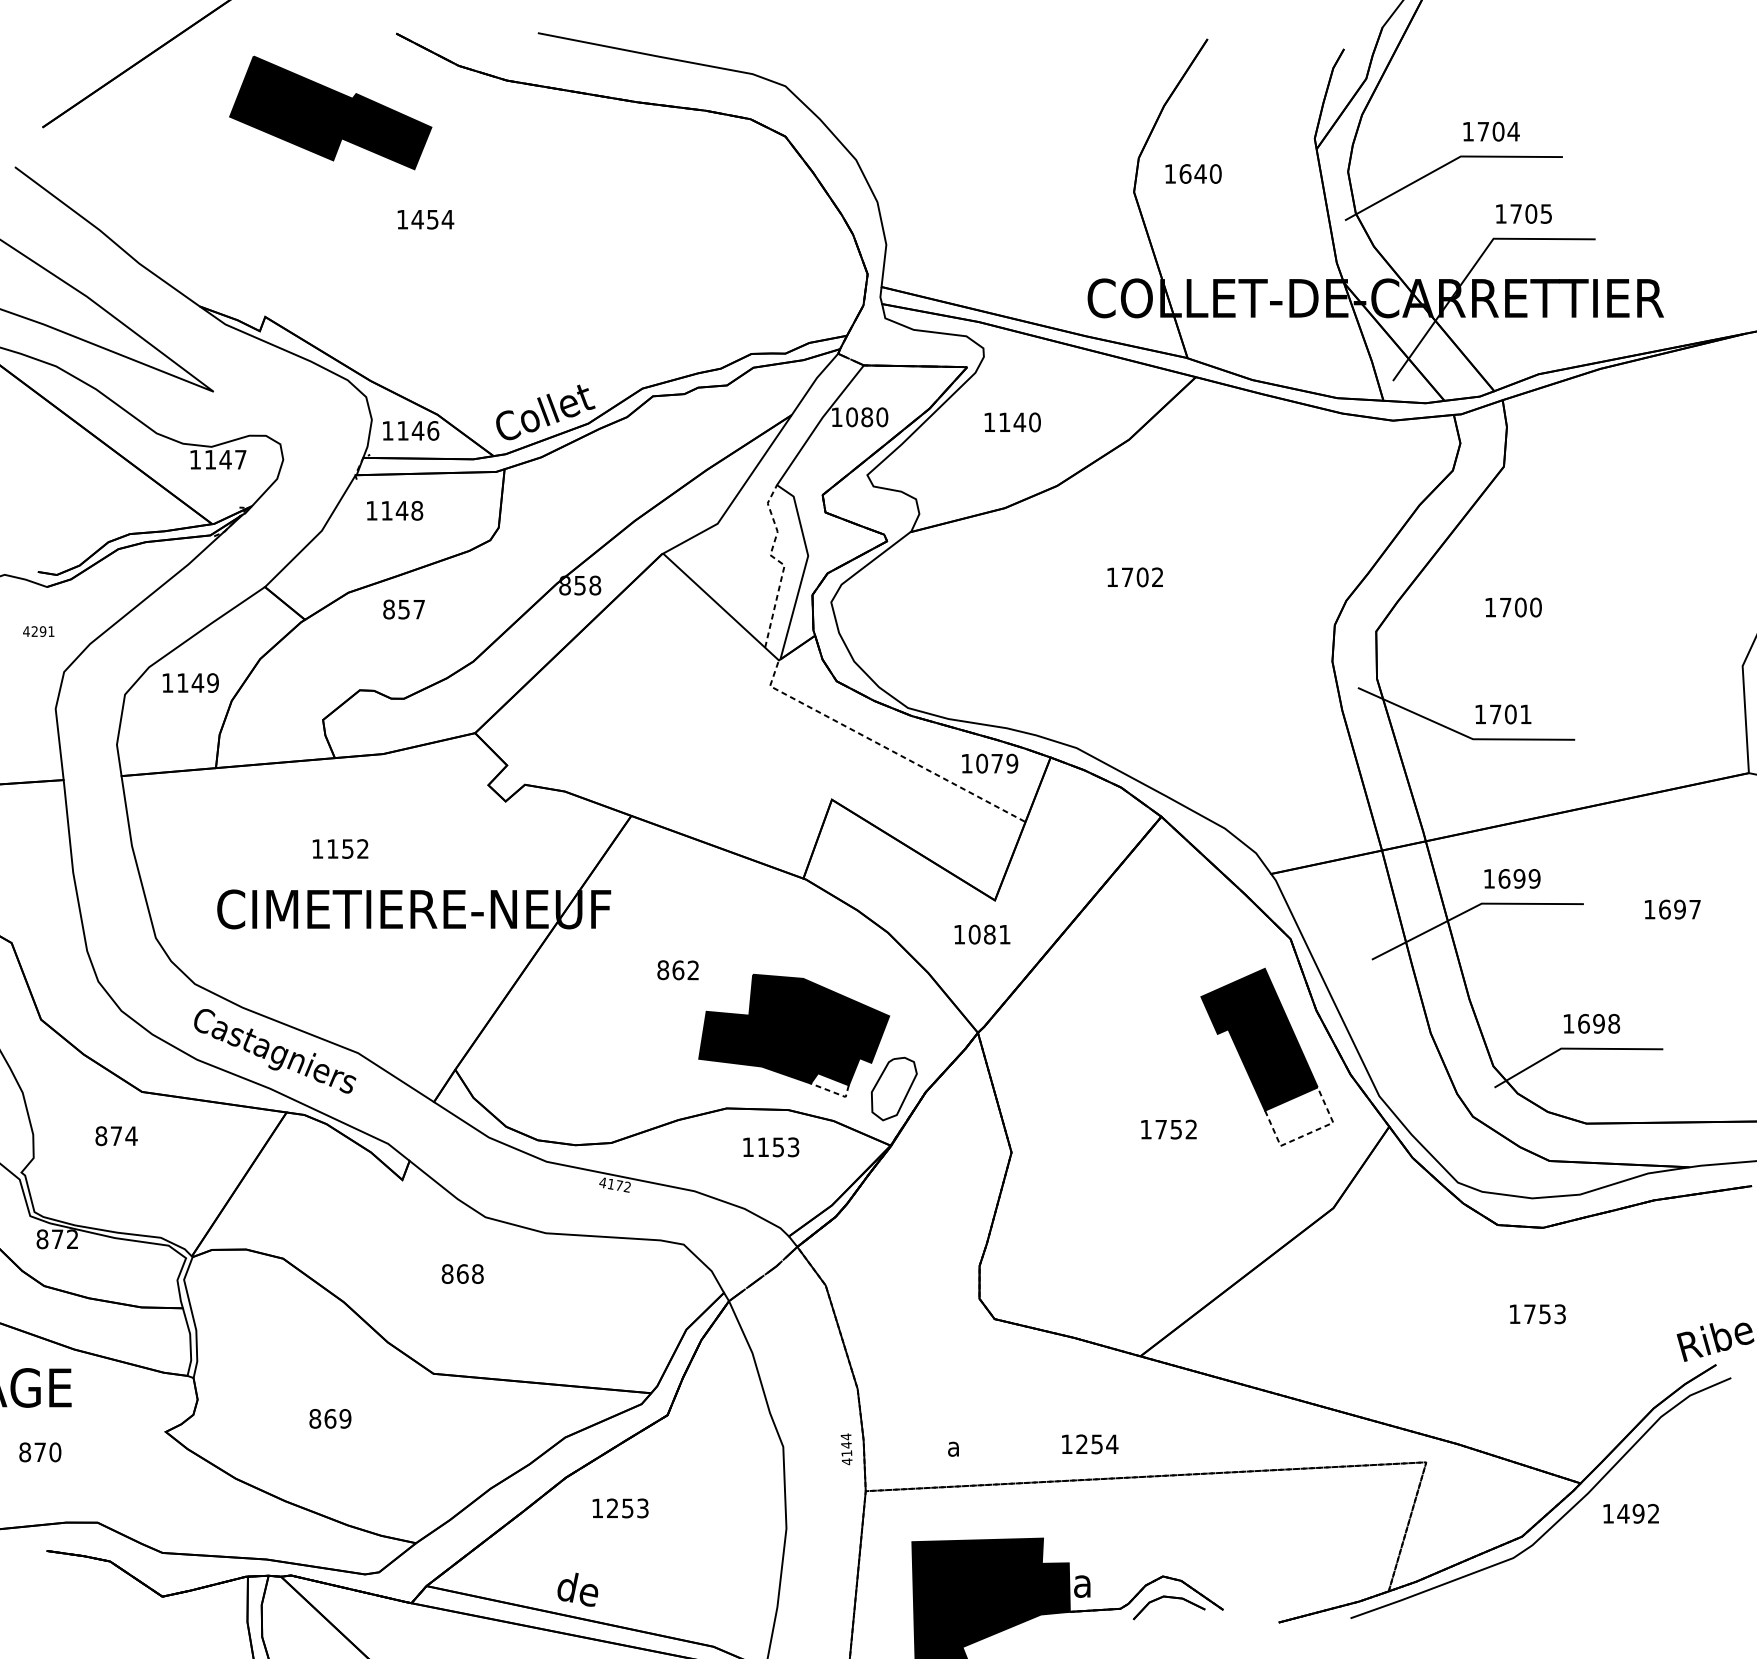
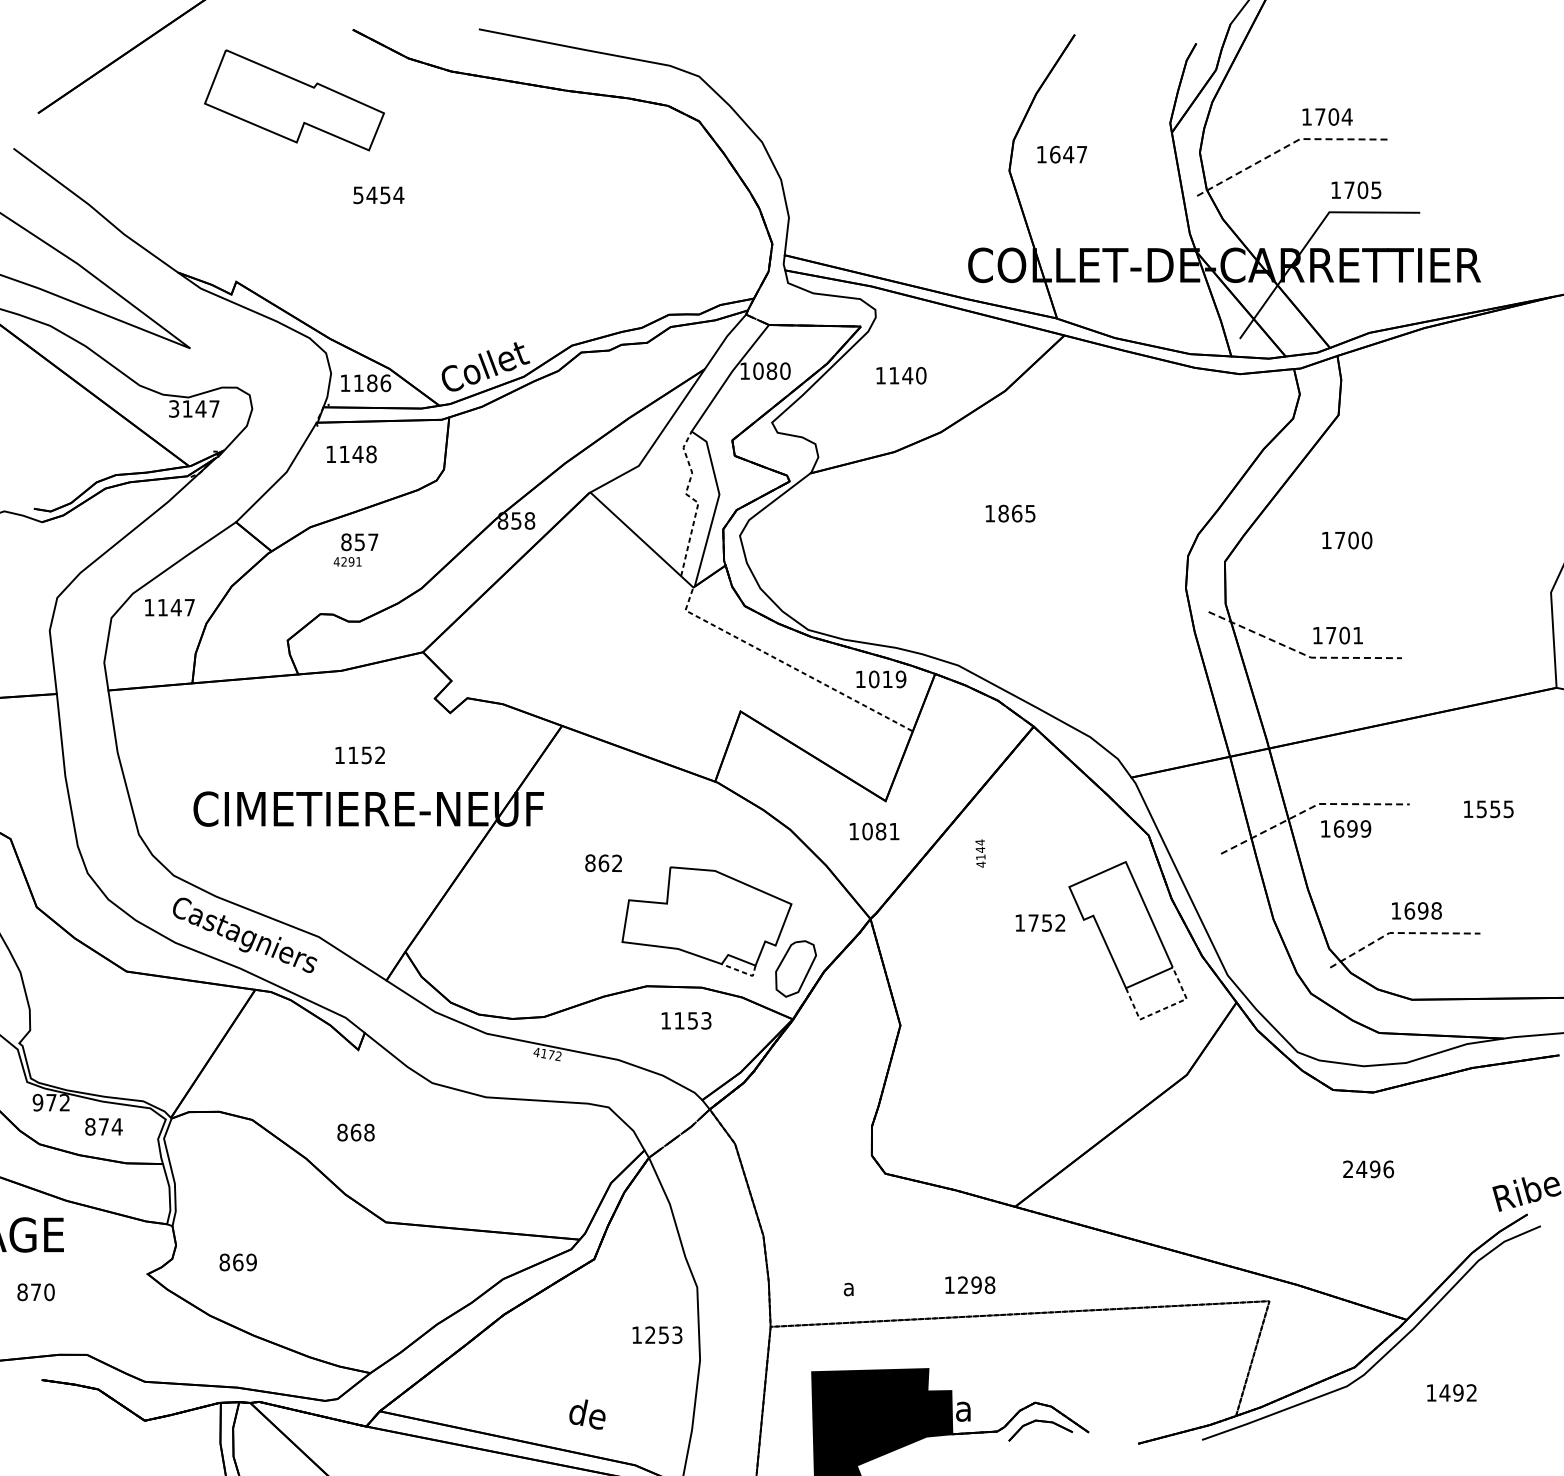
fill: (330, 113) -> (294, 100), removed
line: (1447, 163) -> (1288, 145), solid -> dashed
text: (1215, 173) -> (1081, 154), 1640 -> 1647
text: (402, 219) -> (358, 195), 1454 -> 5454
text: (417, 431) -> (371, 383), 1146 -> 1186
text: (195, 459) -> (174, 408), 1147 -> 3147
text: (1142, 577) -> (1016, 513), 1702 -> 1865
text: (38, 631) -> (347, 561), moved
text: (212, 682) -> (189, 607), 1149 -> 1147
line: (1463, 734) -> (1302, 653), solid -> dashed
text: (997, 762) -> (887, 678), 1079 -> 1019
text: (339, 849) -> (359, 755), moved
text: (1512, 878) -> (1346, 828), moved
line: (1472, 908) -> (1310, 808), solid -> dashed
text: (1679, 909) -> (1494, 809), 1697 -> 1555
fill: (793, 1030) -> (706, 916), removed
fill: (1258, 1040) -> (1120, 925), removed
line: (1573, 1049) -> (1400, 933), solid -> dashed
text: (1168, 1128) -> (1040, 922), moved
text: (116, 1135) -> (103, 1126), moved
text: (41, 1239) -> (37, 1102), 872 -> 972
text: (462, 1273) -> (355, 1132), moved
text: (1537, 1314) -> (1368, 1169), 1753 -> 2496
text: (329, 1418) -> (237, 1262), moved
text: (1104, 1443) -> (983, 1284), 1254 -> 1298
text: (846, 1449) -> (980, 853), moved
text: (620, 1507) -> (657, 1334), moved
text: (1630, 1513) -> (1451, 1392), moved
text: (577, 1589) -> (587, 1414), moved

